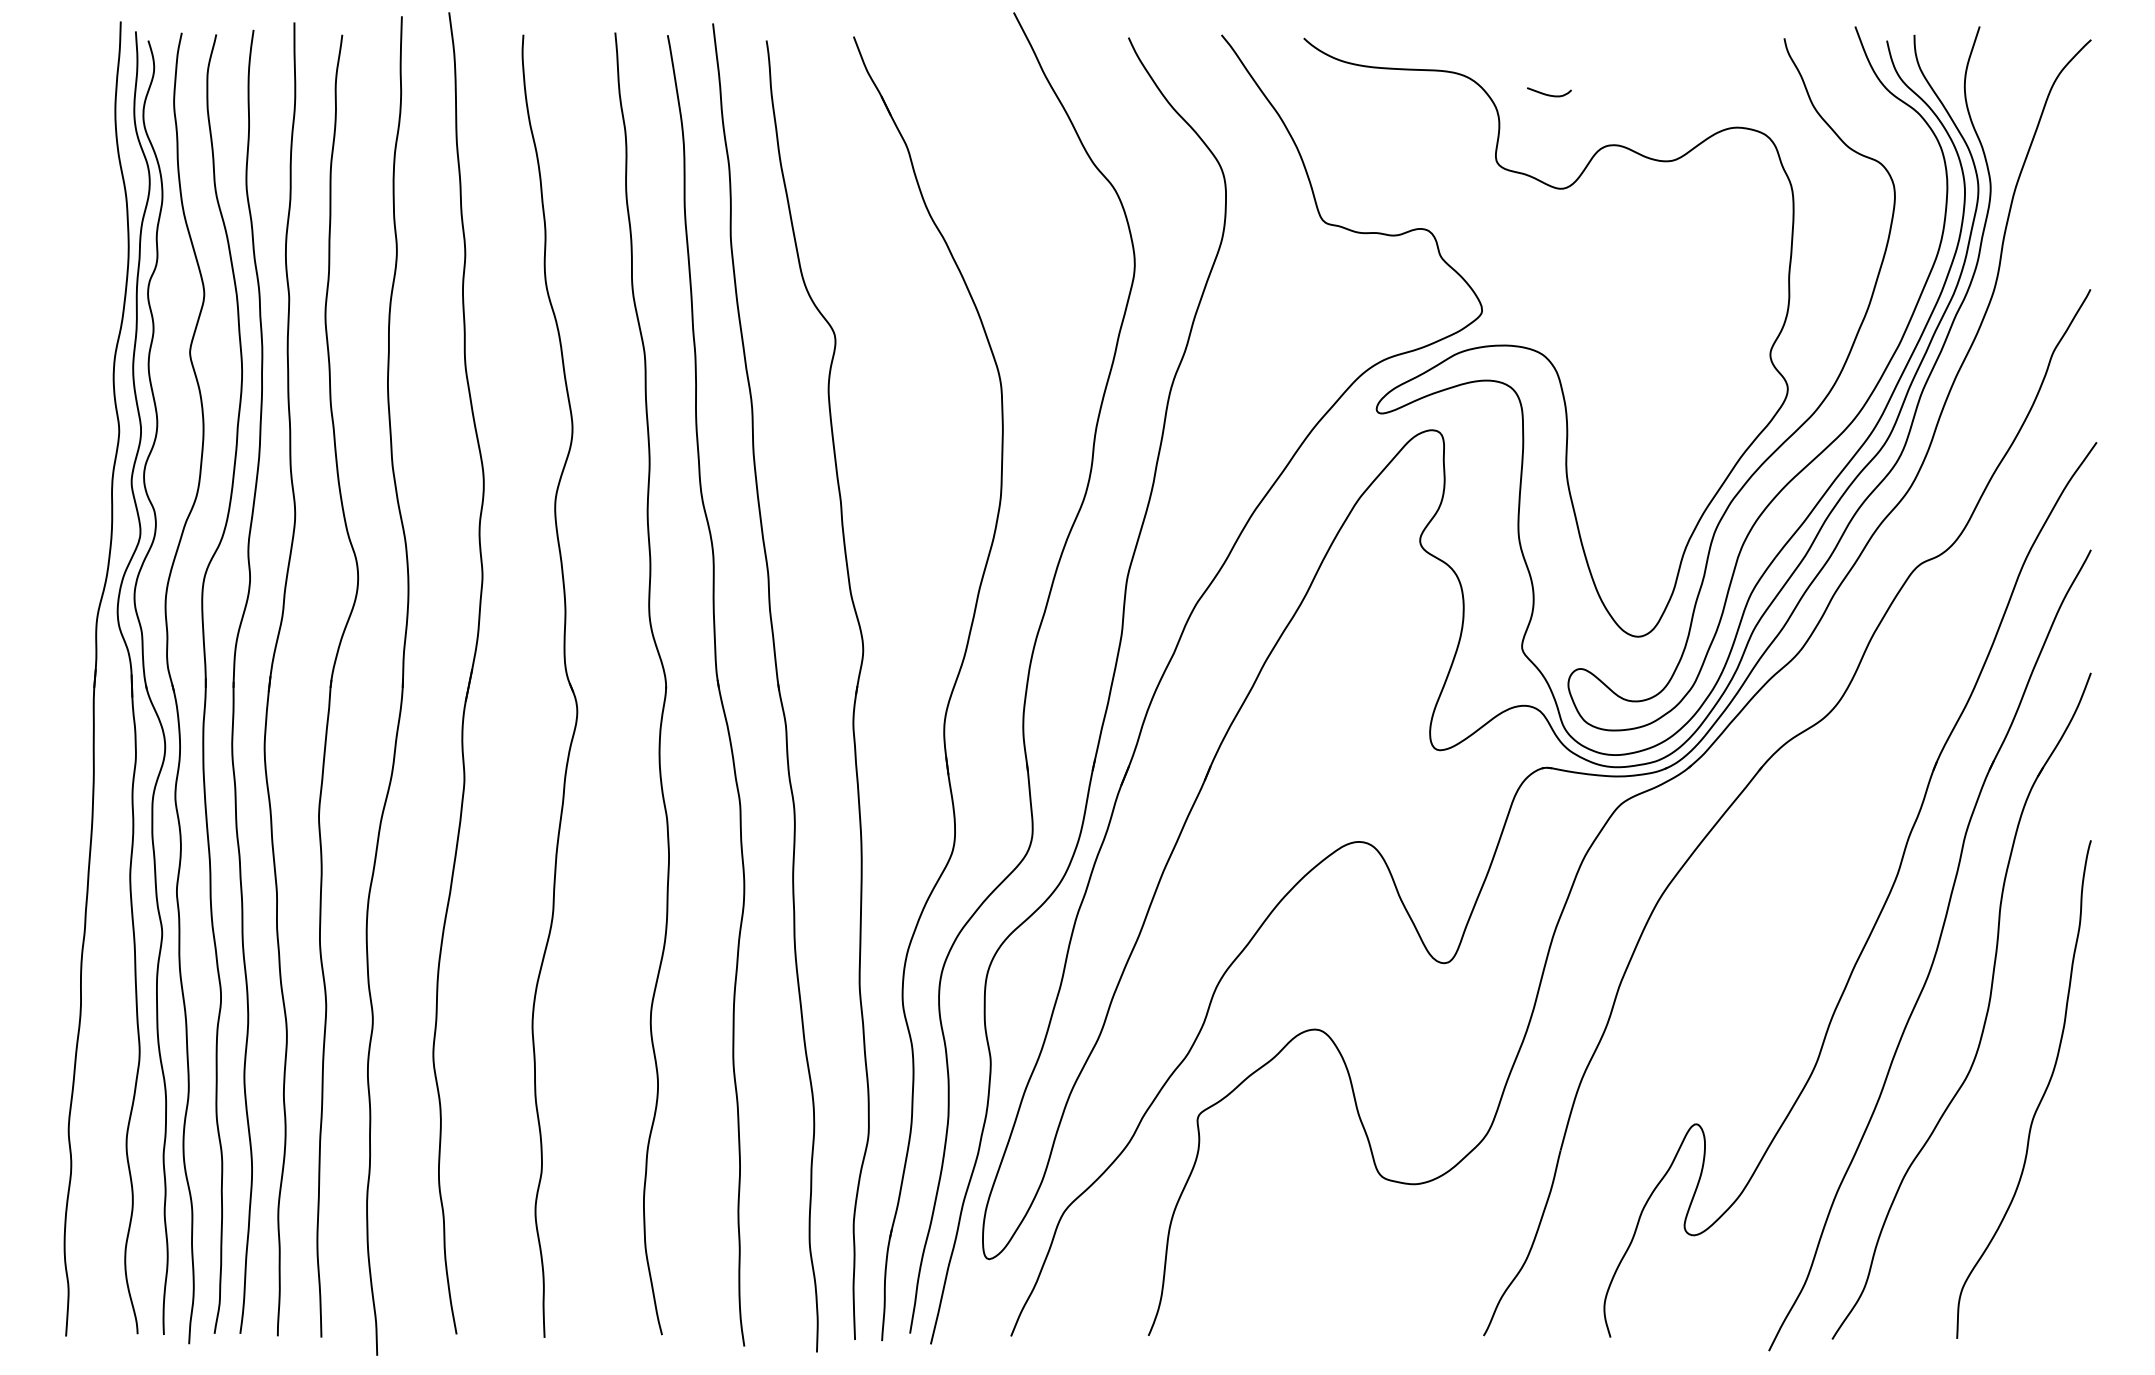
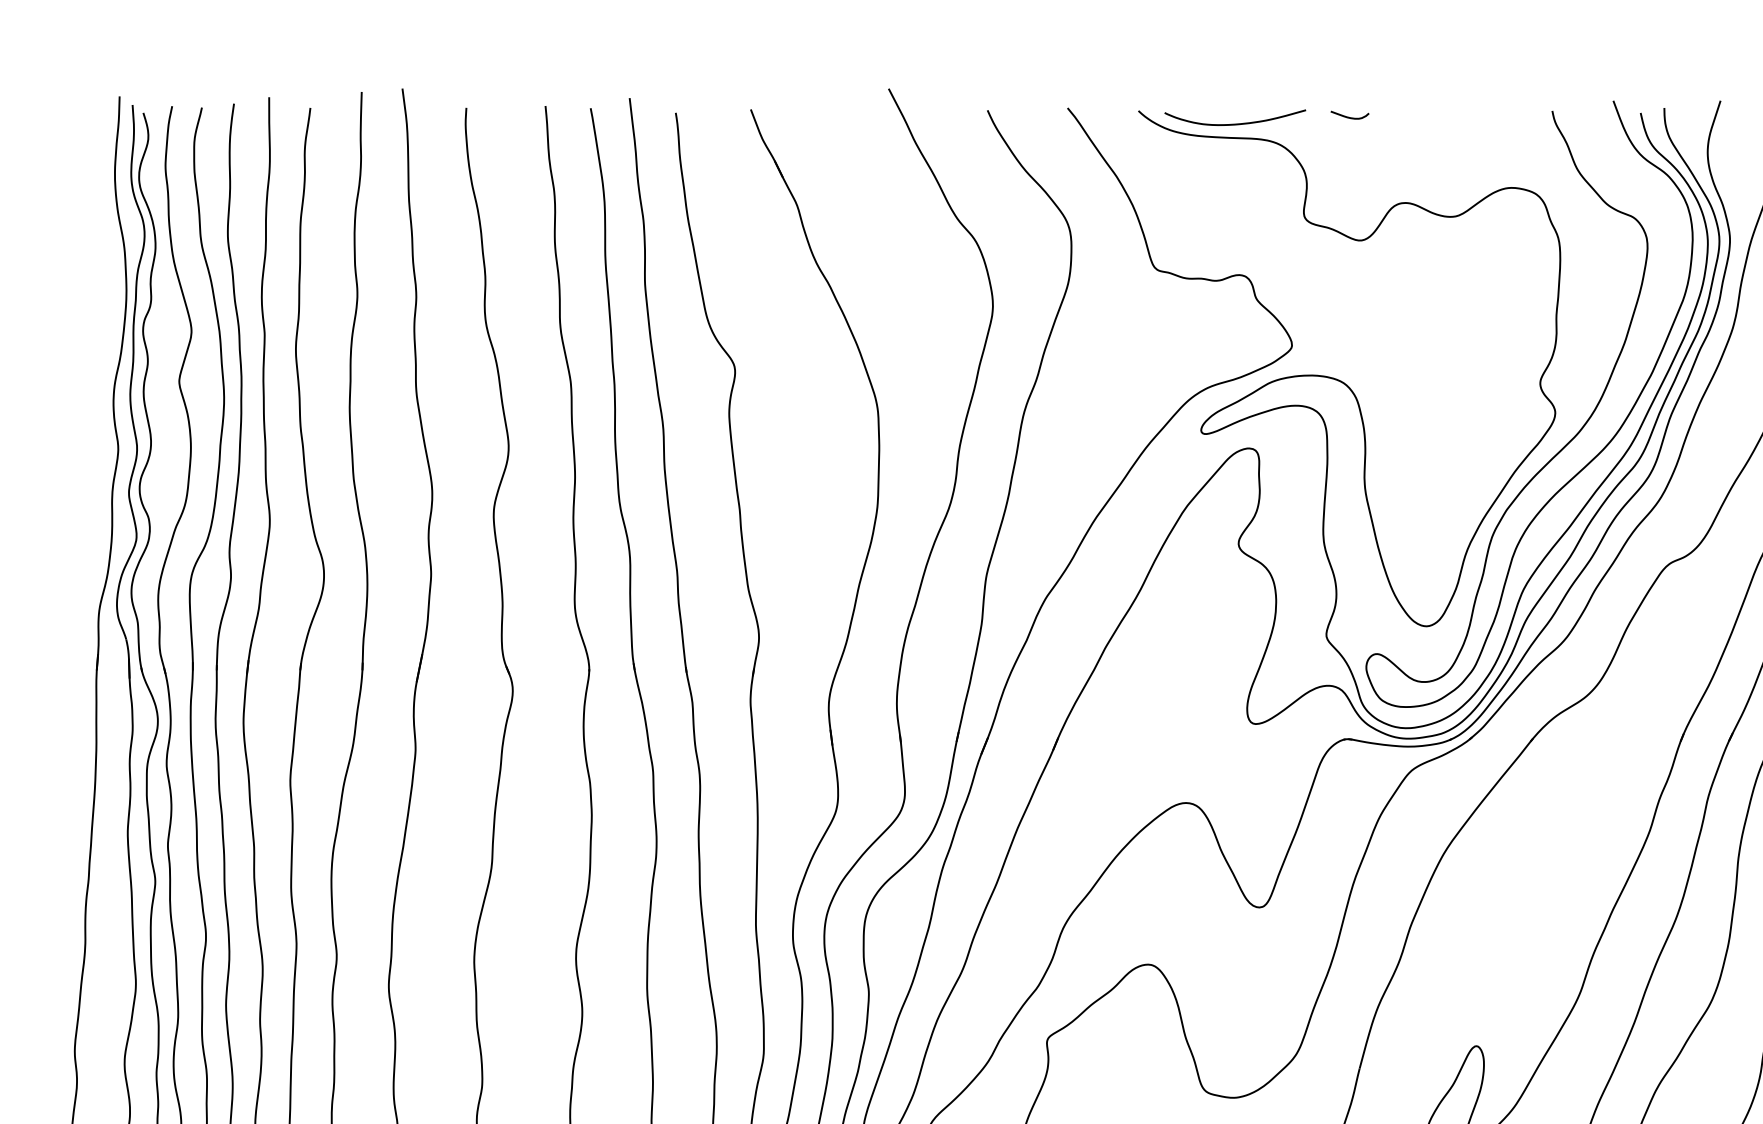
curve: (1416, 53) -> (1235, 124), added
curve: (1549, 94) -> (1350, 117), moved

